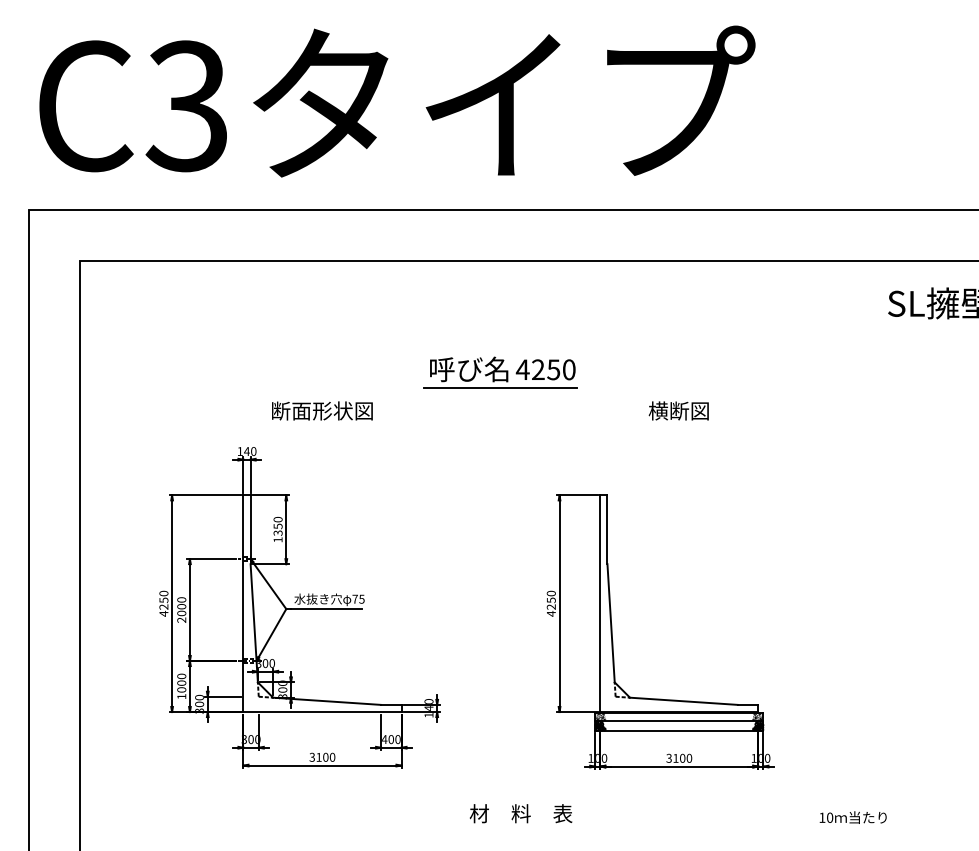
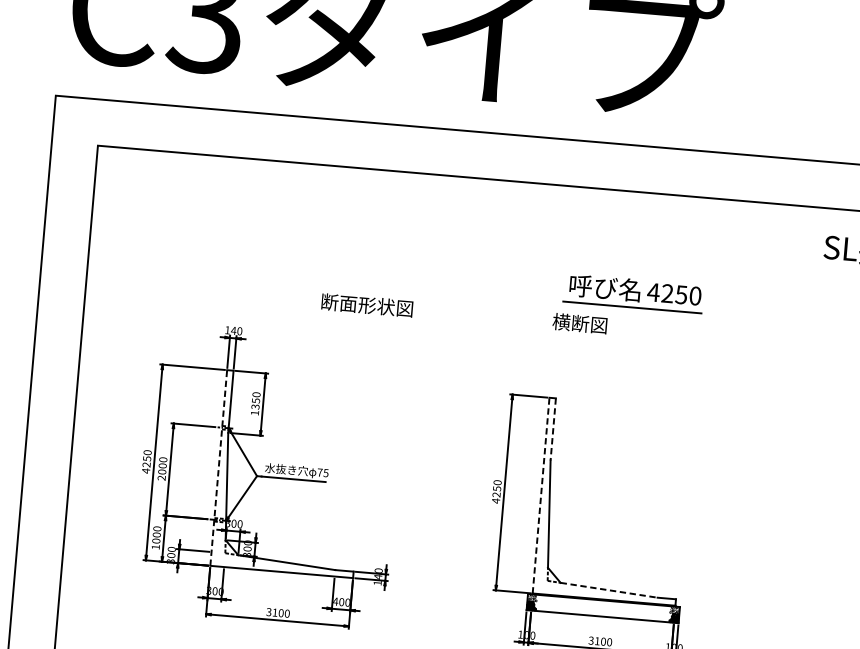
part: (500, 372) -> (633, 293), moved
text: (322, 410) -> (367, 304), moved
text: (678, 410) -> (579, 323), moved
line: (607, 530) -> (553, 430), solid -> dashed
line: (243, 603) -> (218, 467), solid -> dashed
line: (600, 603) -> (541, 495), solid -> dashed
line: (684, 701) -> (609, 590), solid -> dashed
line: (679, 720) -> (603, 607), removed

